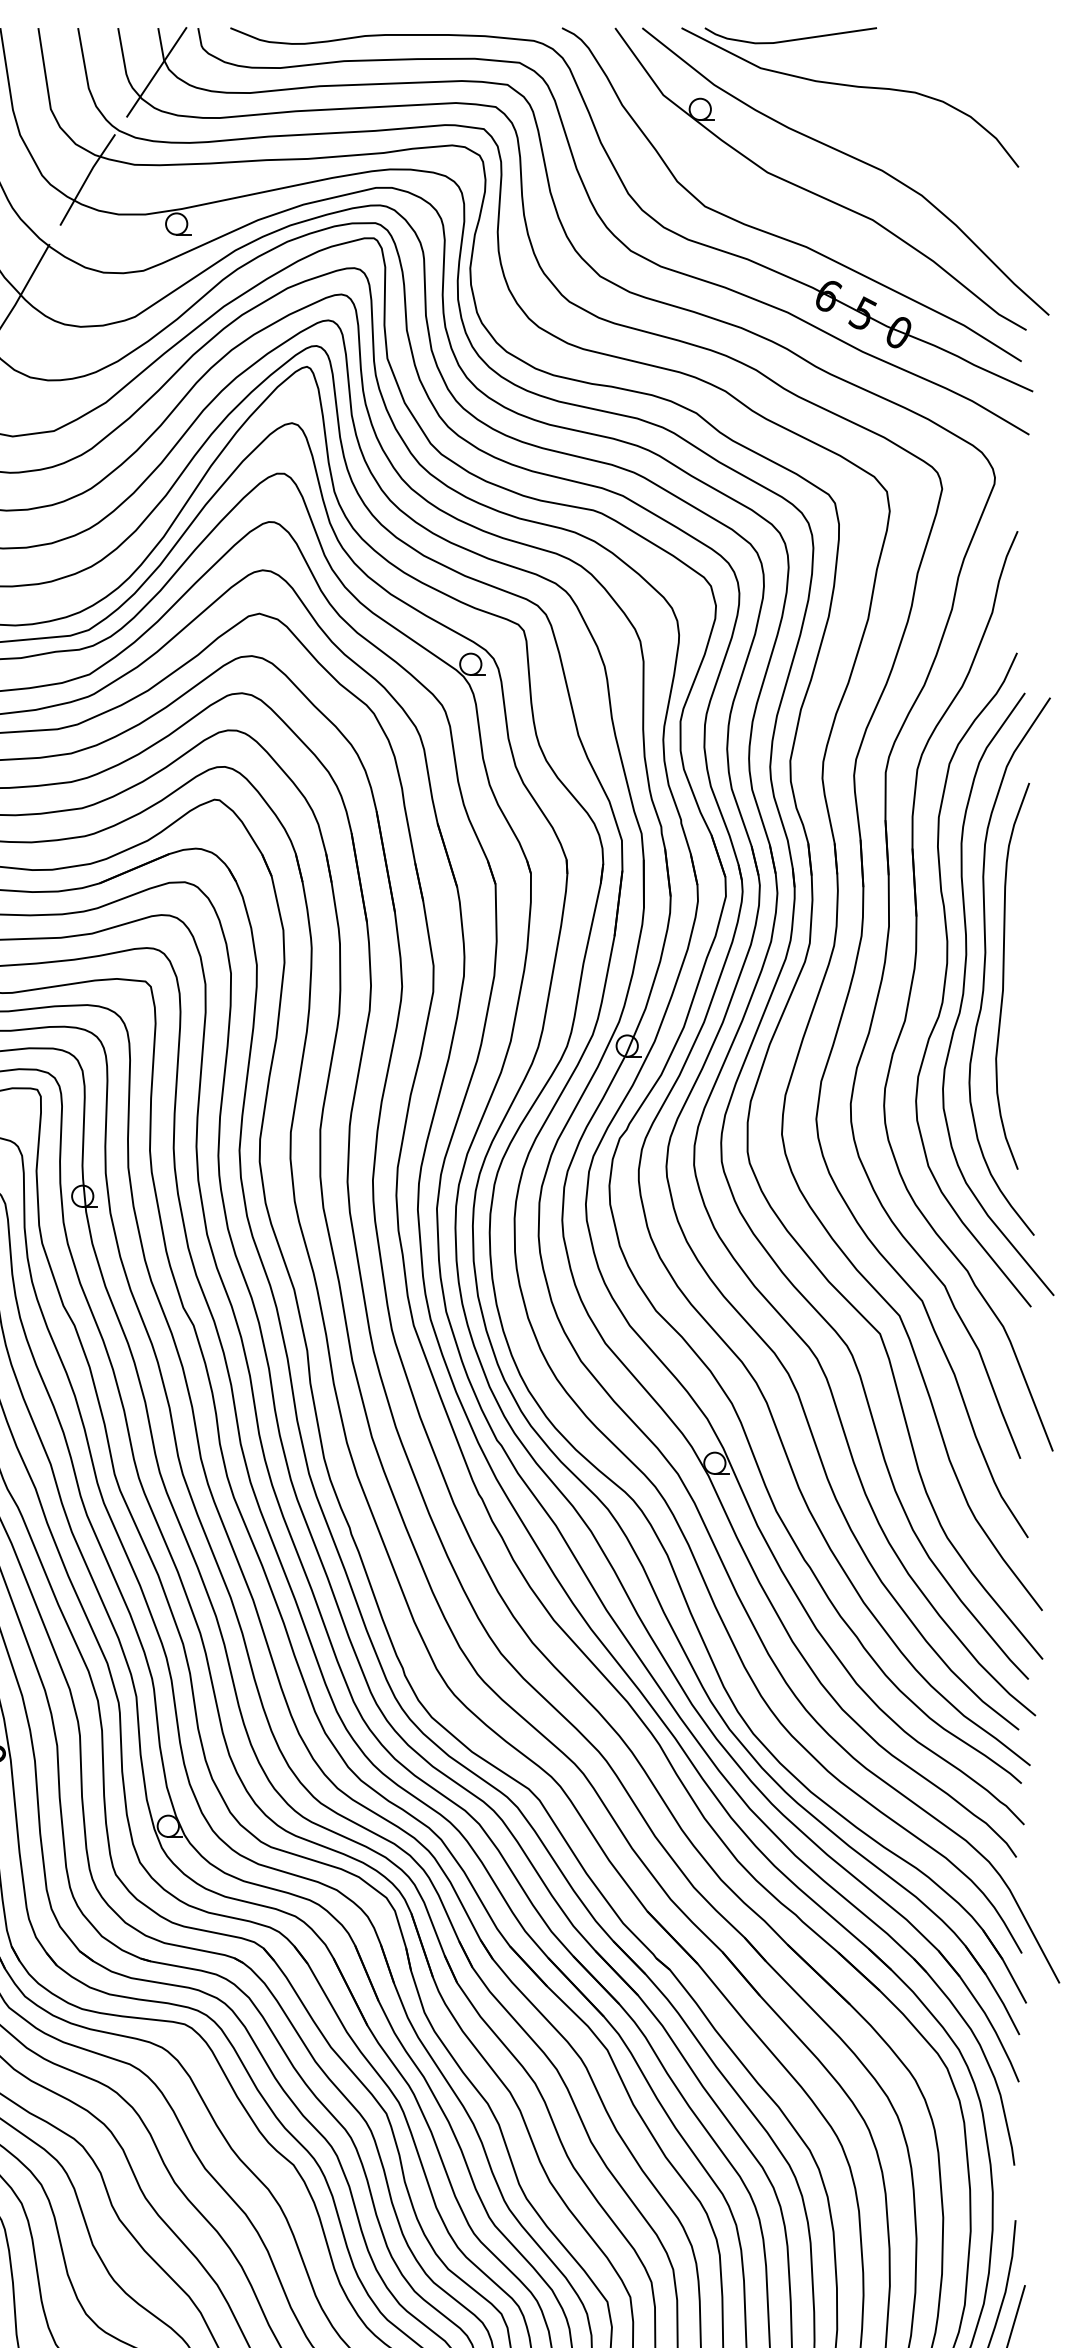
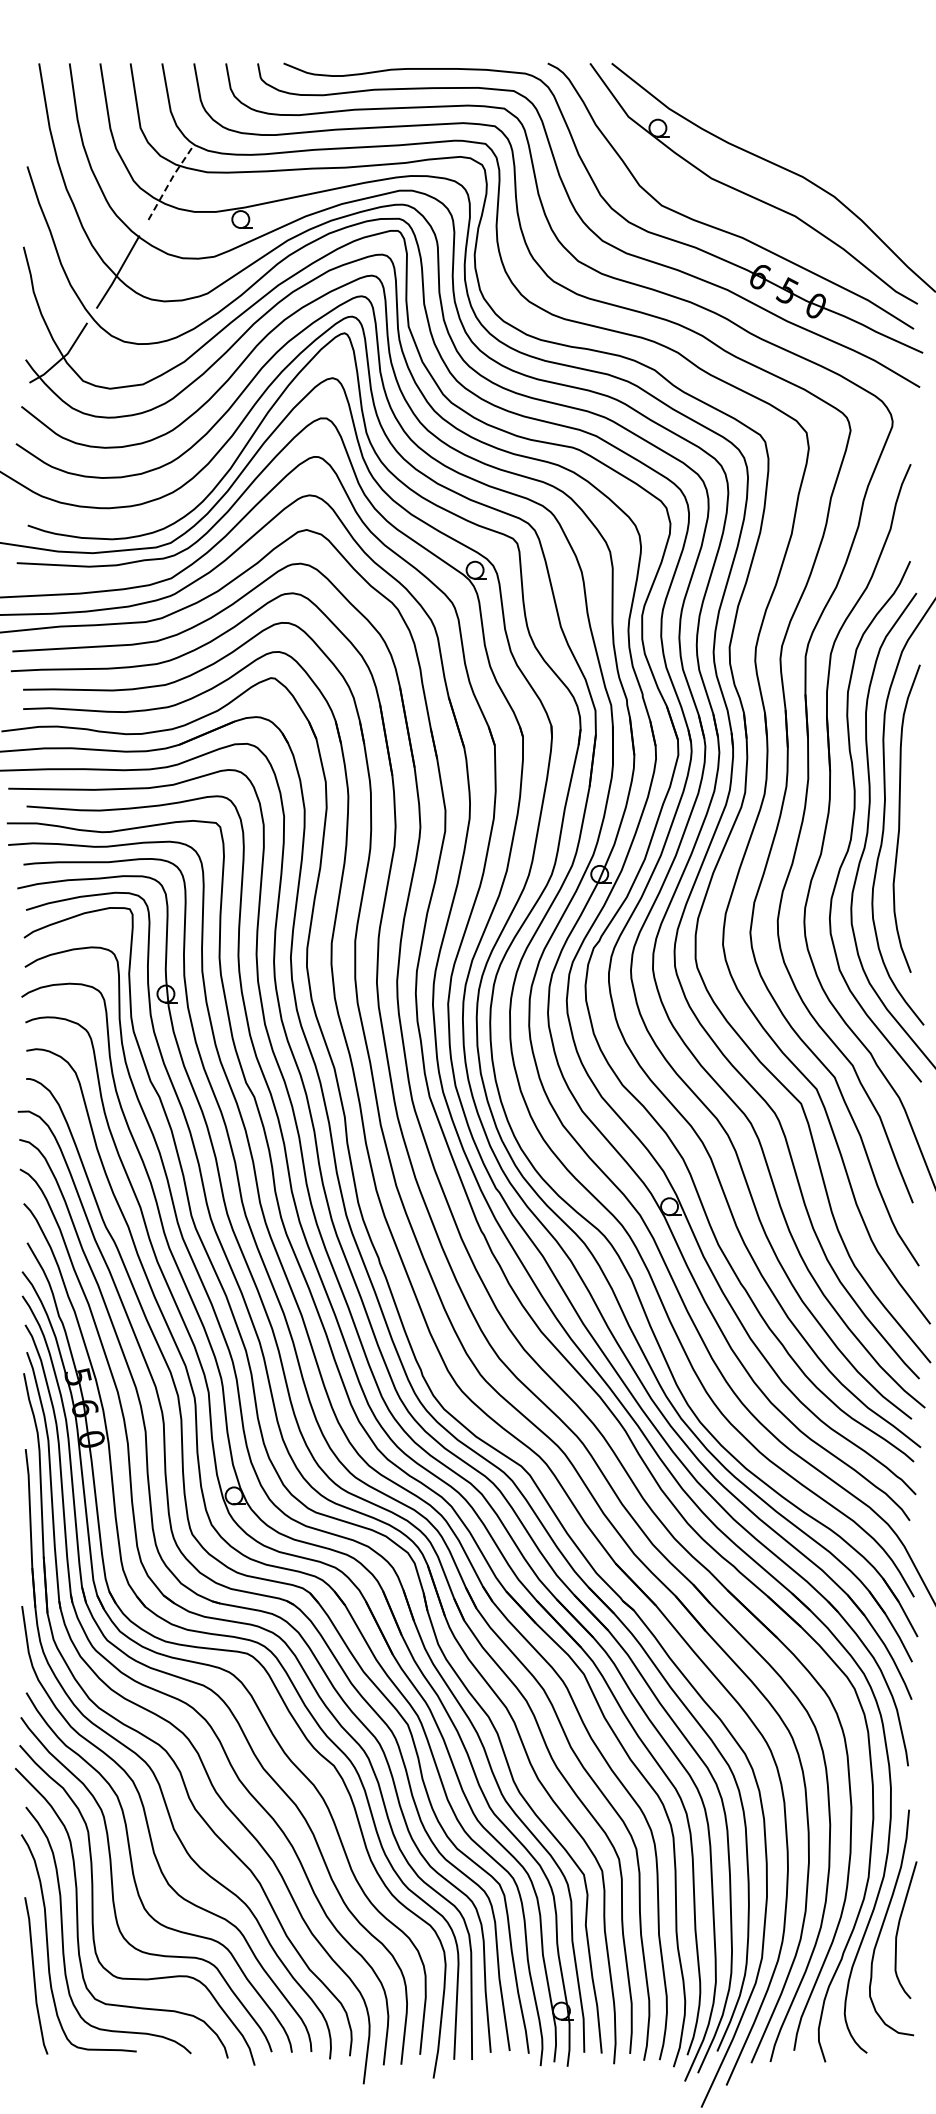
line: (156, 72) -> (224, 98), removed
part: (850, 87) -> (777, 110), removed
line: (87, 178) -> (169, 183), solid -> dashed

